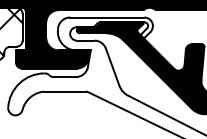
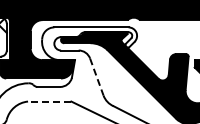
line: (112, 67) -> (96, 77), solid -> dashed
line: (65, 91) -> (49, 101), solid -> dashed

